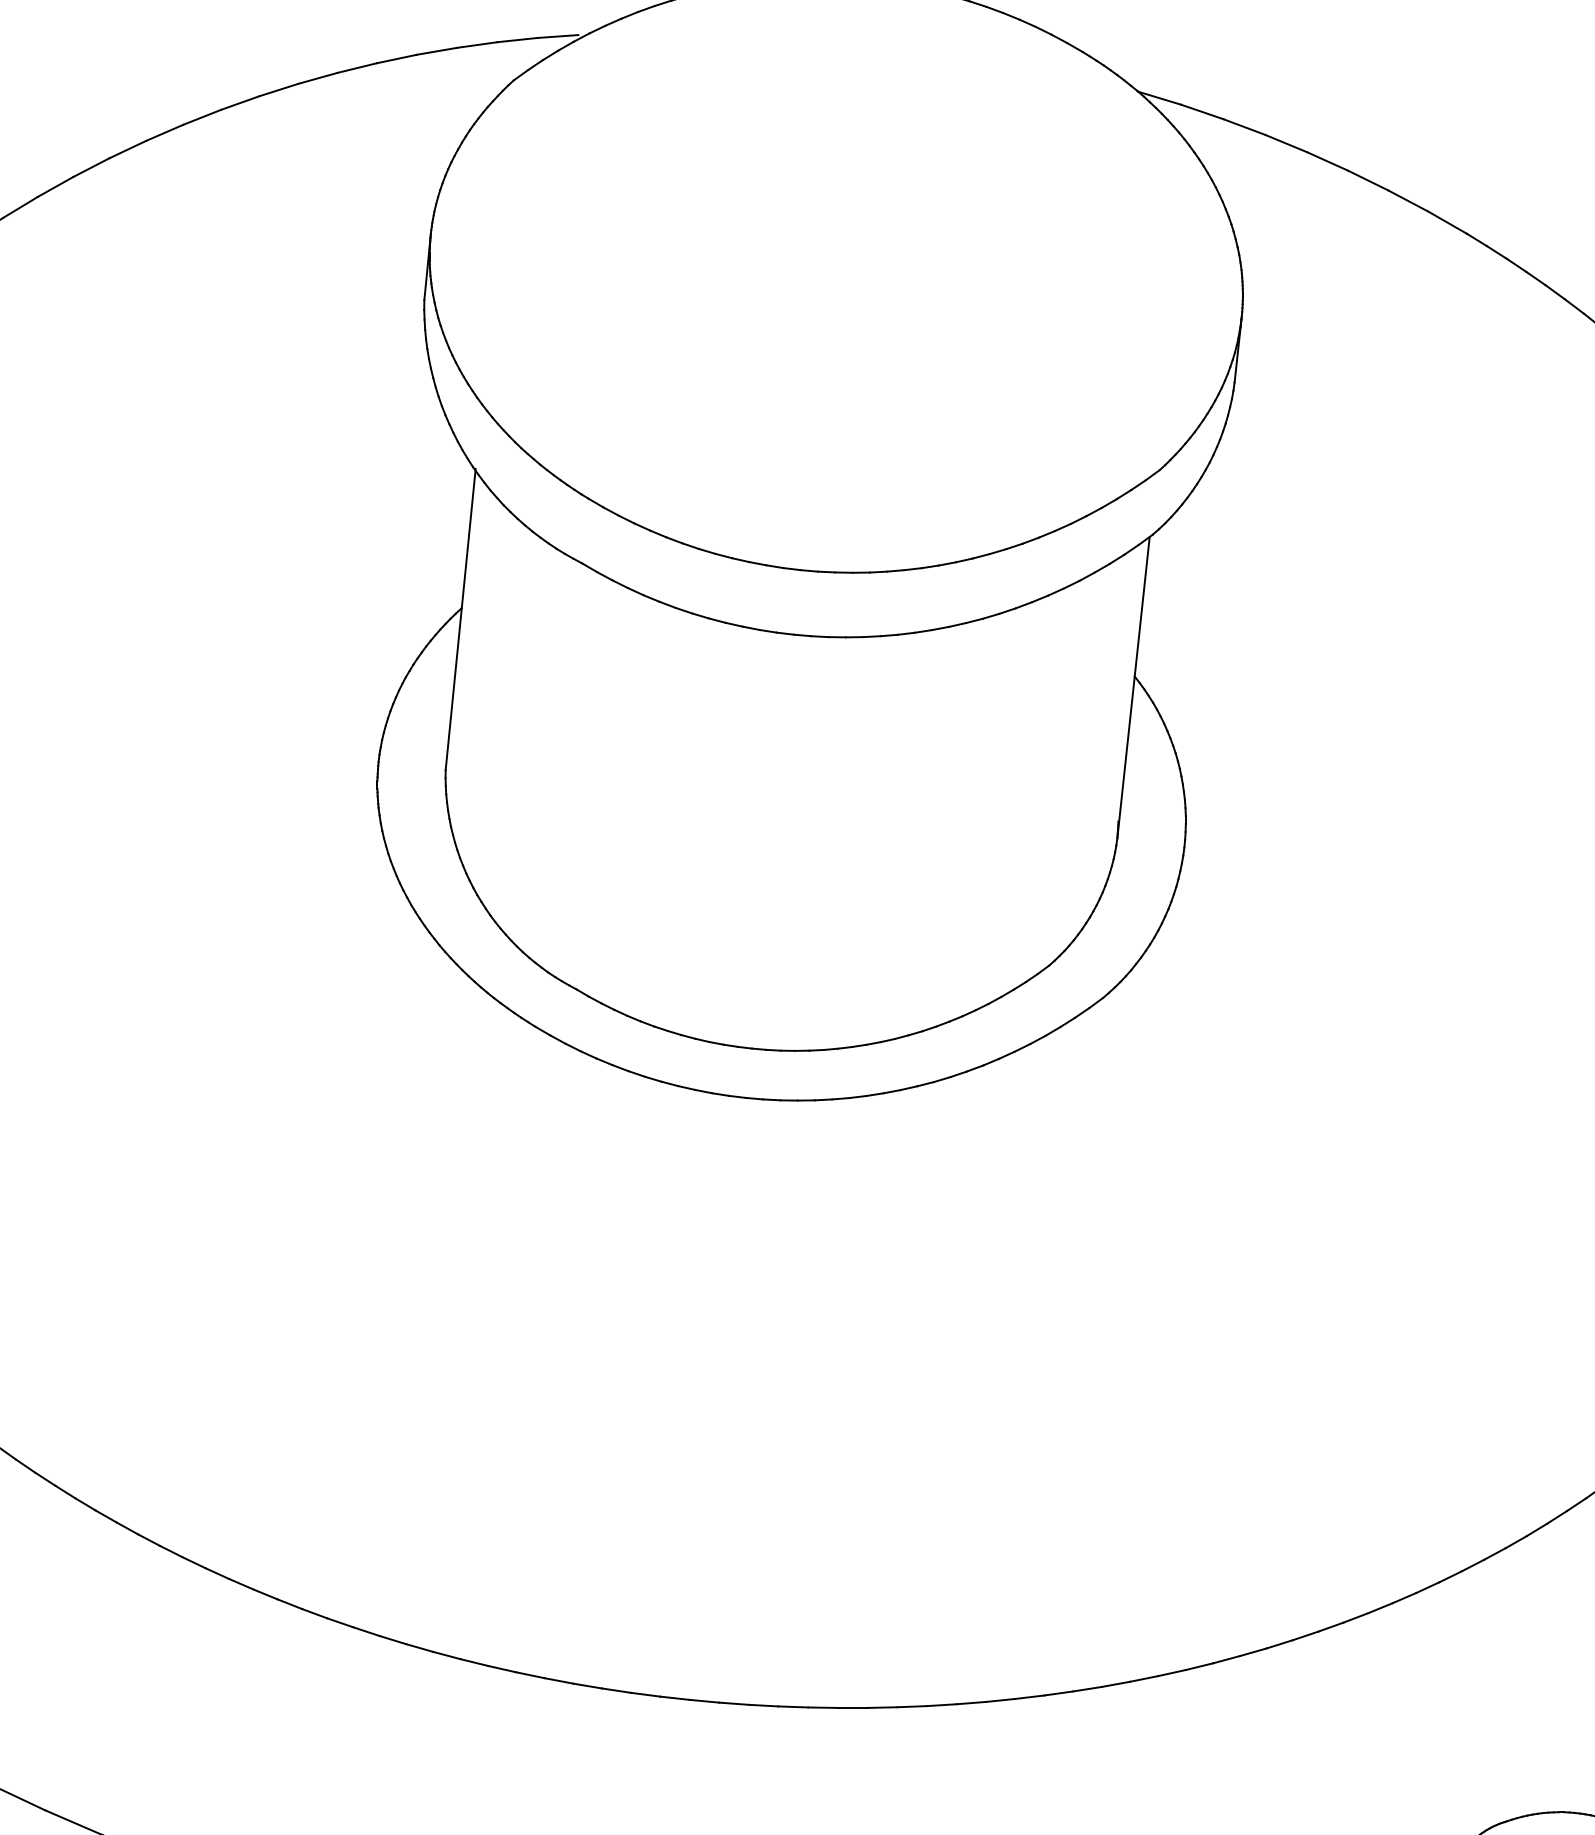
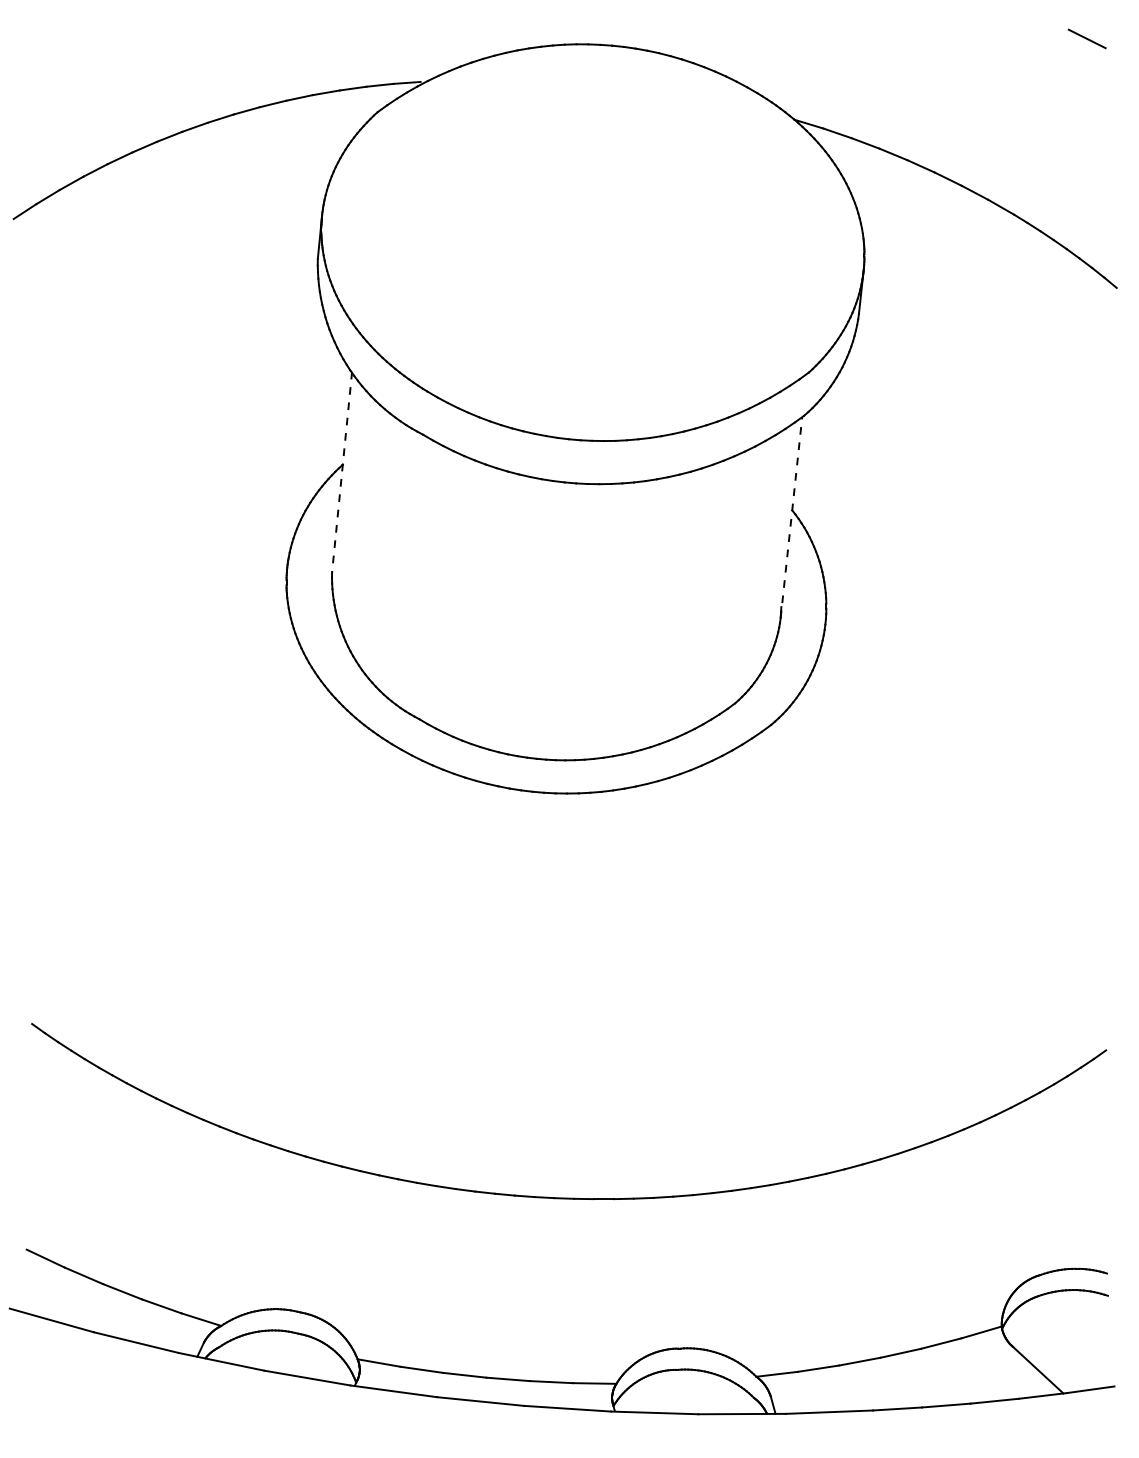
line: (461, 619) -> (342, 472), solid -> dashed
line: (1133, 687) -> (791, 517), solid -> dashed

